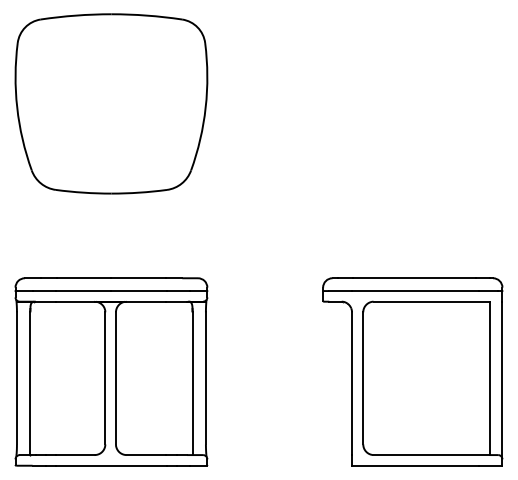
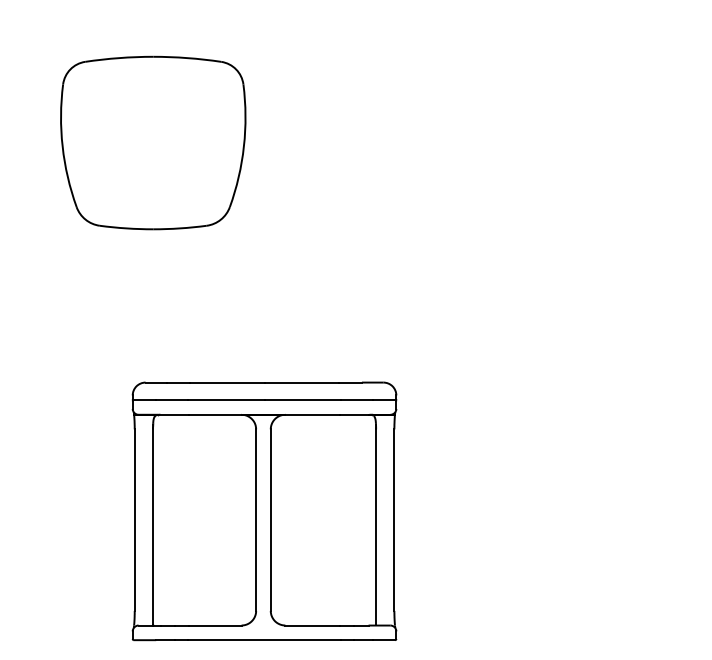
part: (111, 103) -> (153, 142), size x0.7
part: (111, 371) -> (264, 510), moved
part: (412, 371) -> (566, 510), removed

